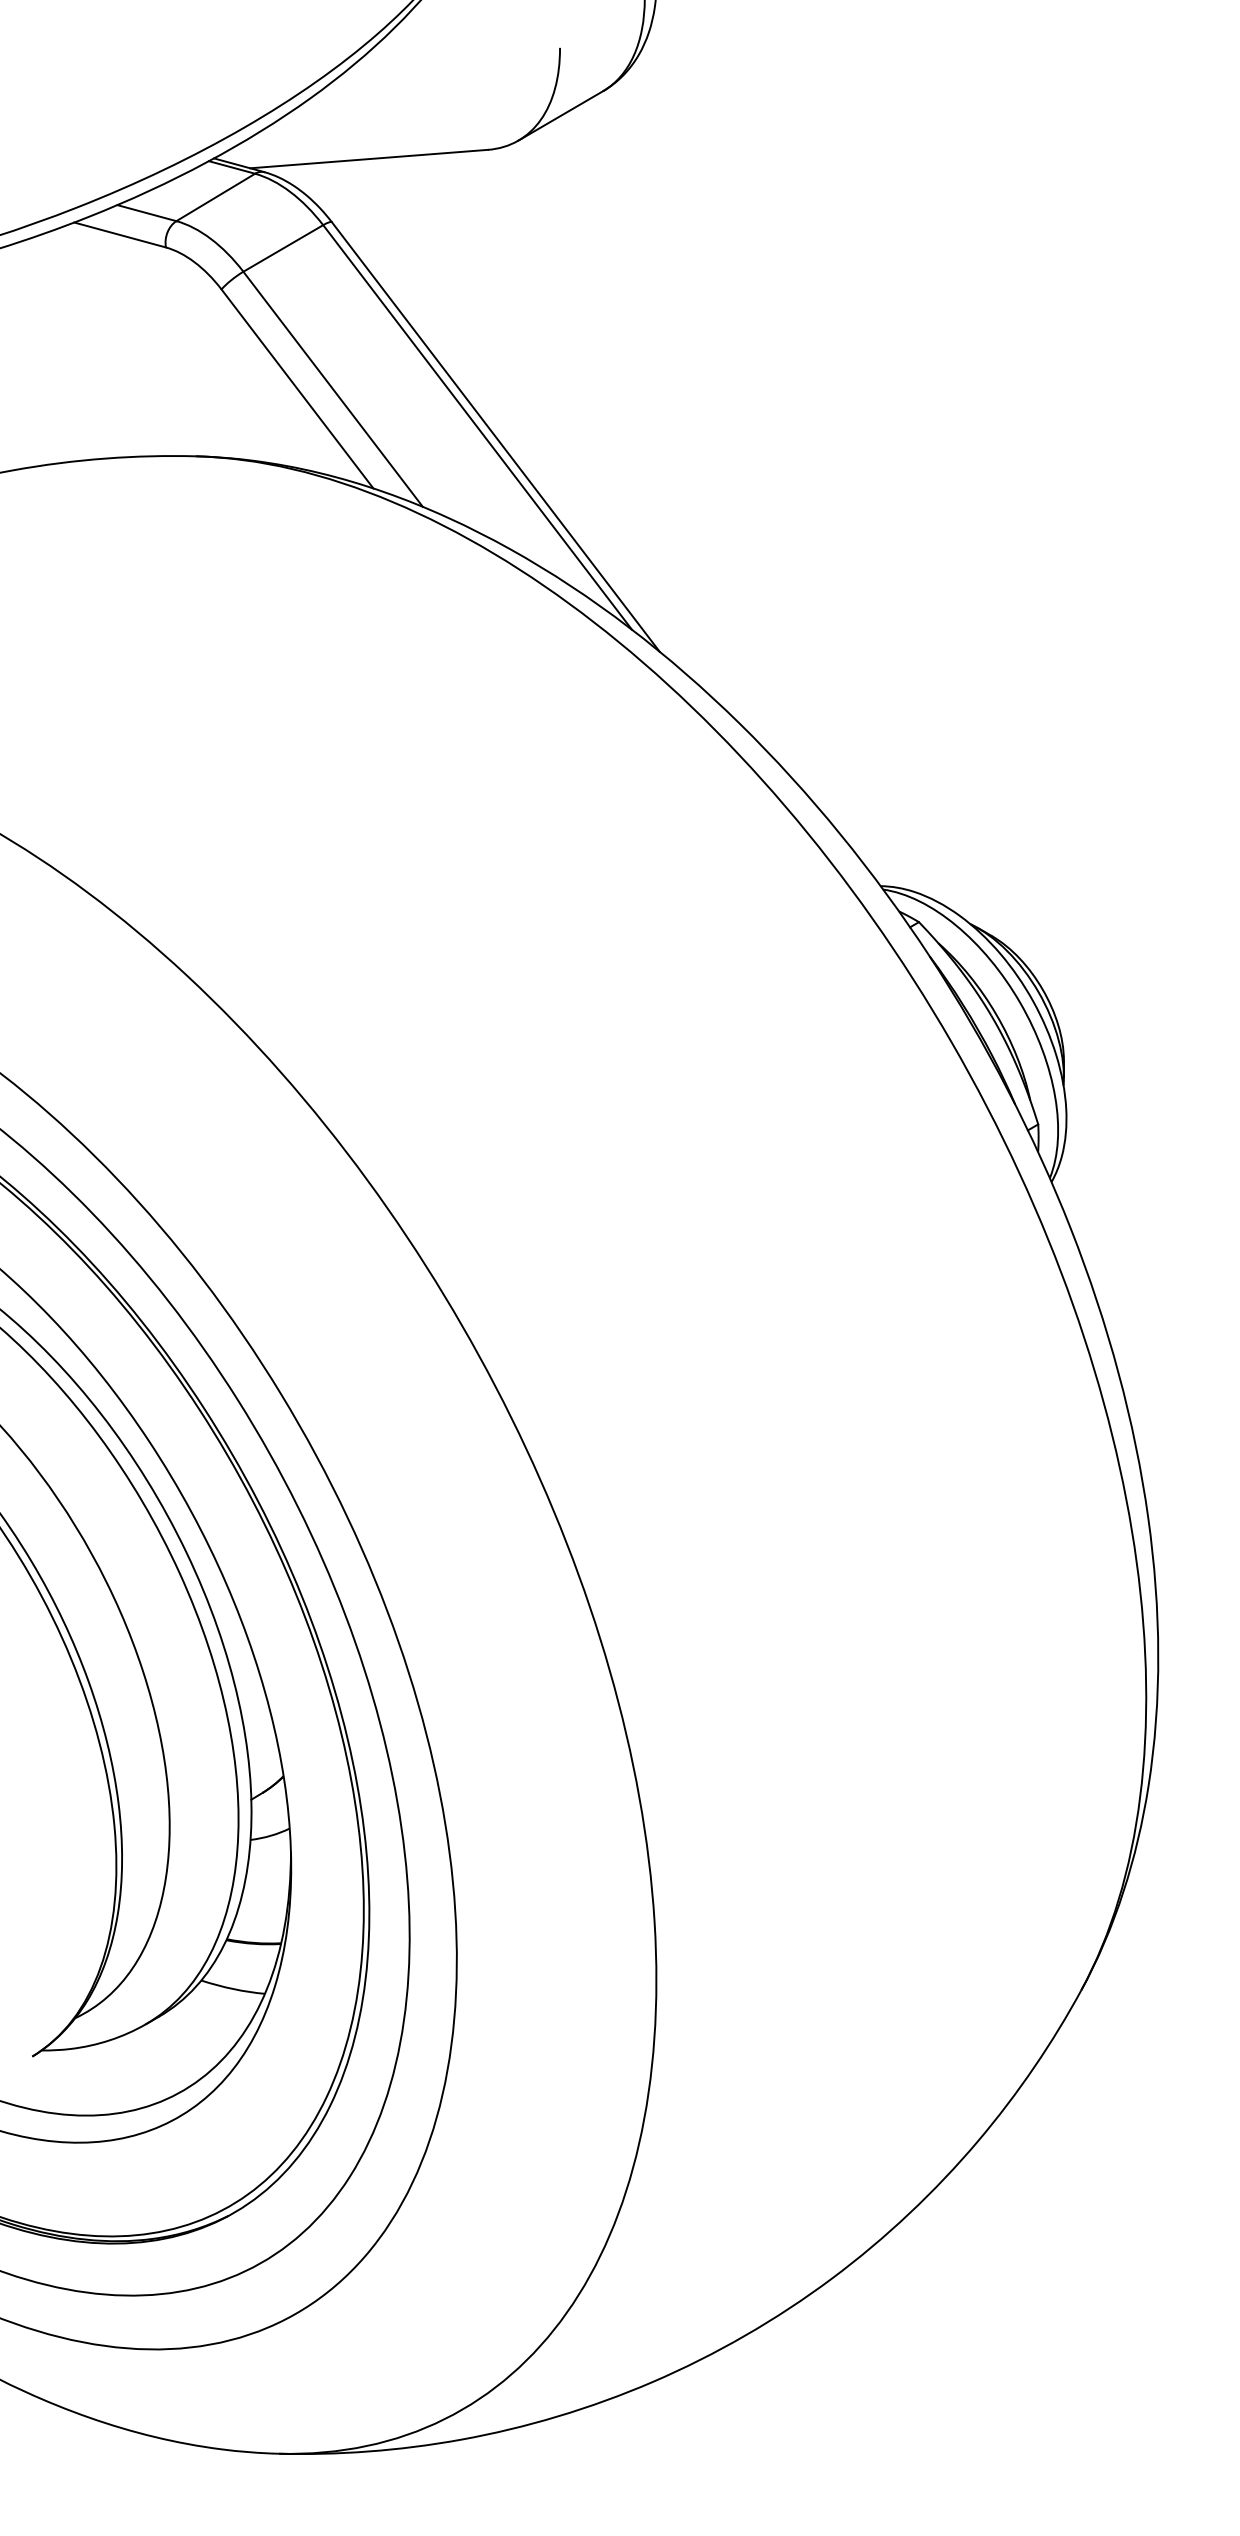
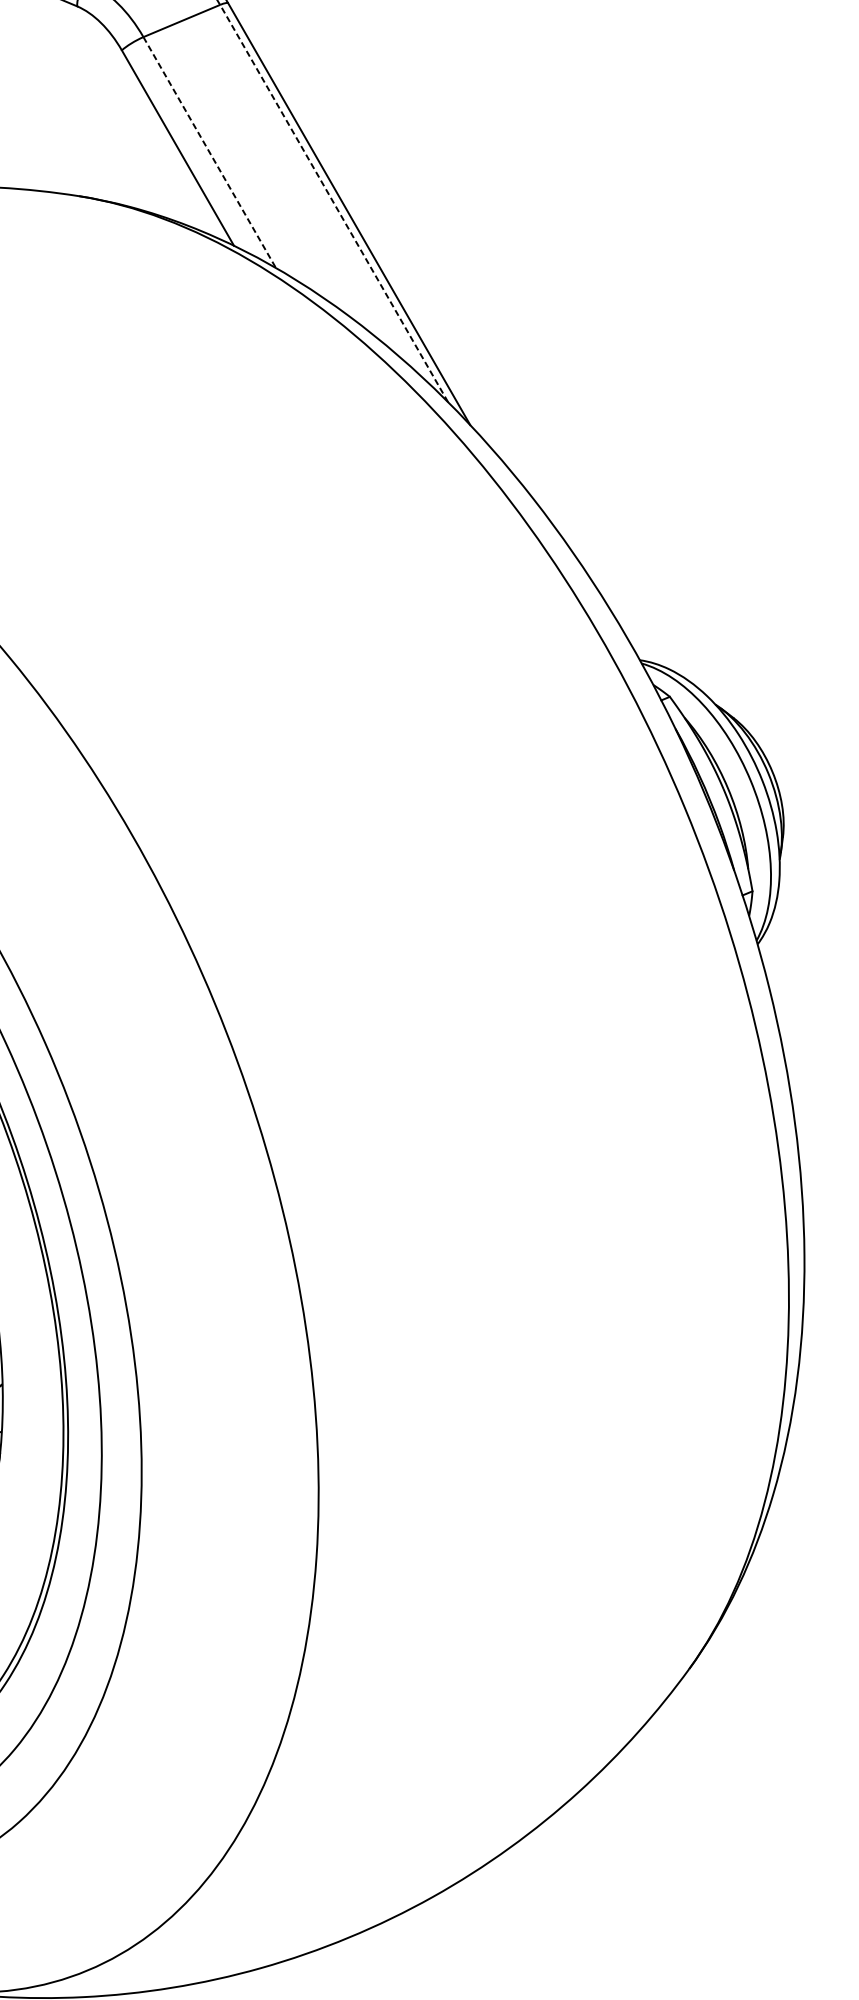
line: (333, 389) -> (210, 152), solid -> dashed
line: (477, 427) -> (334, 203), solid -> dashed

